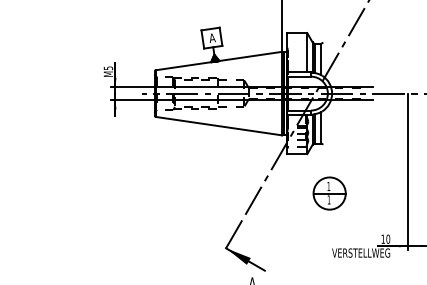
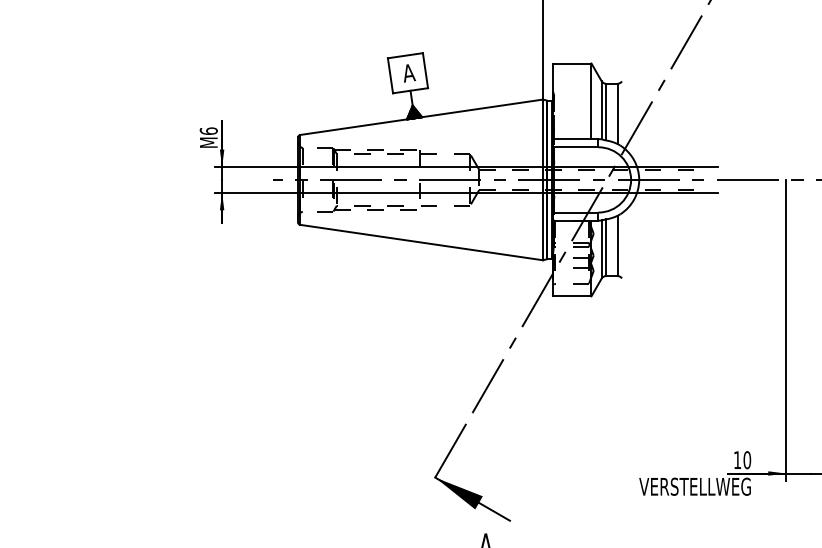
text: (108, 68) -> (208, 131), M5 -> M6
part: (329, 193) -> (634, 372), removed

